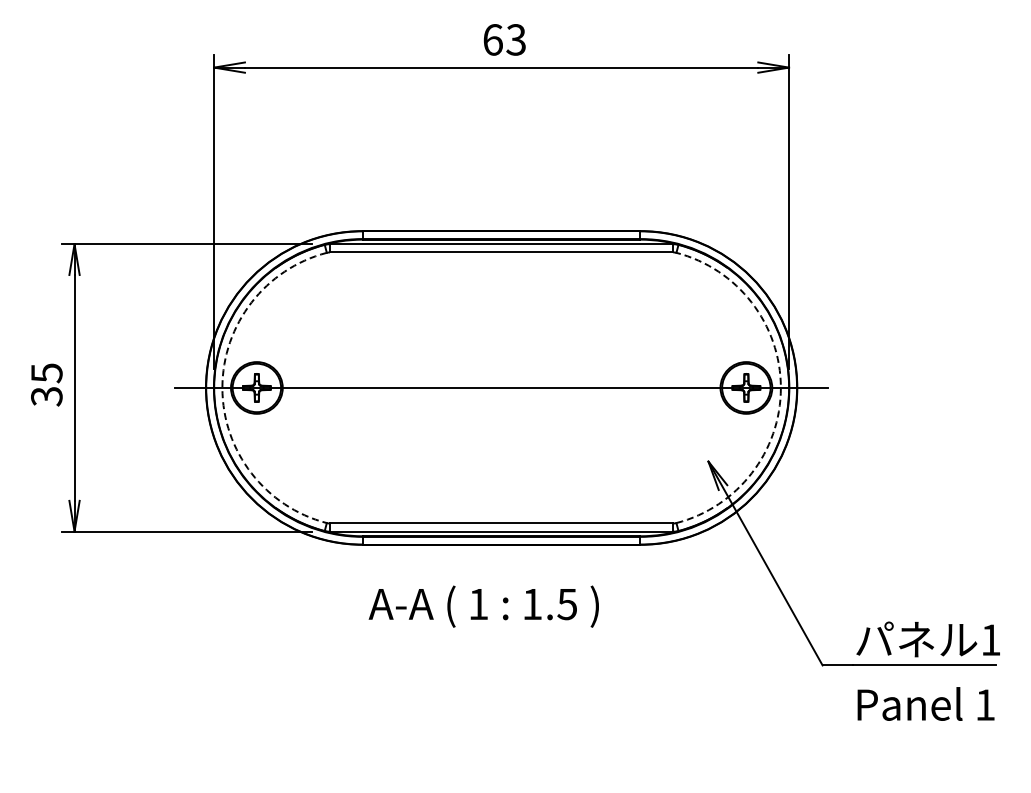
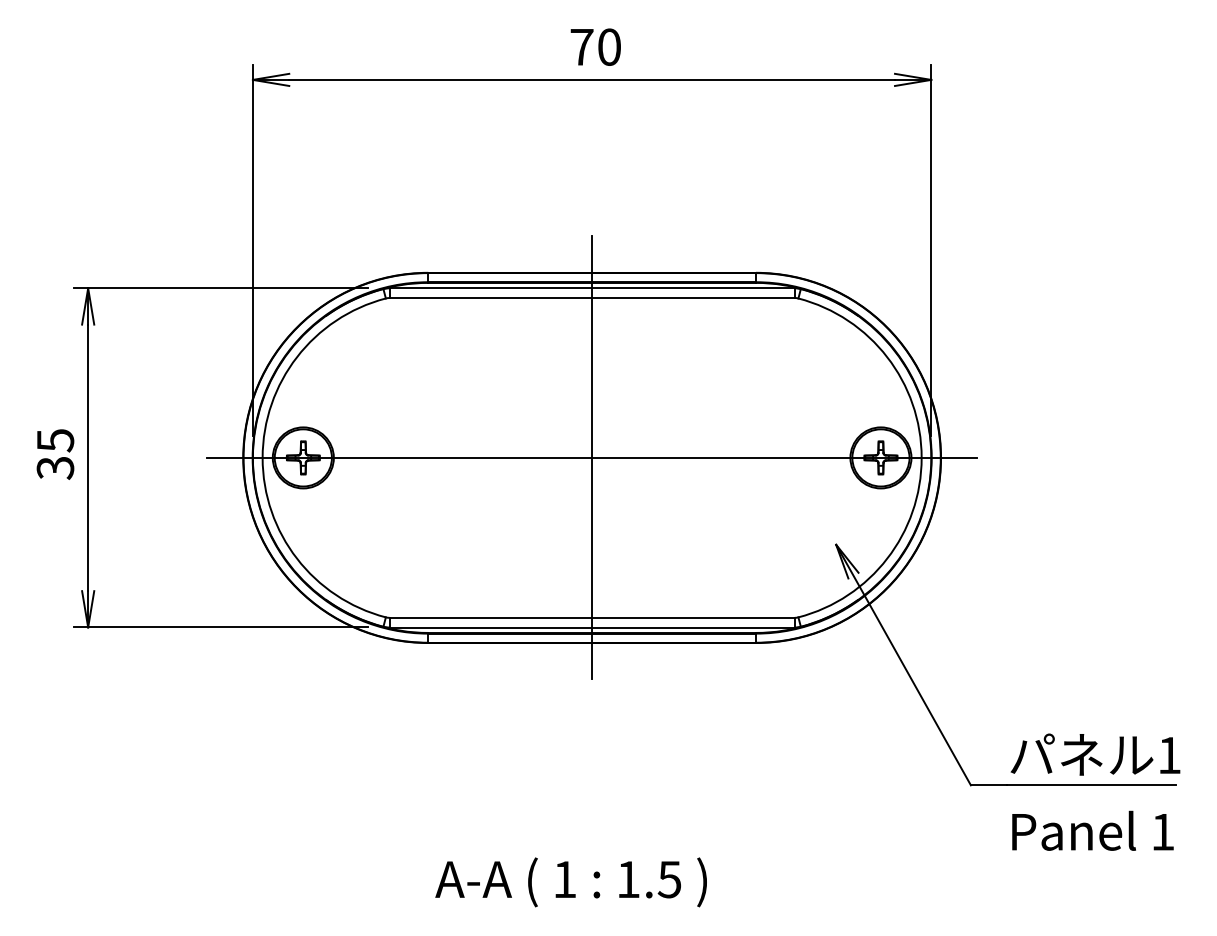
text: (504, 39) -> (595, 46), 63 -> 70
arc: (222, 387) -> (262, 457), dashed -> solid
line: (501, 387) -> (591, 457), added
arc: (780, 387) -> (921, 457), dashed -> solid
text: (483, 606) -> (570, 882), moved

